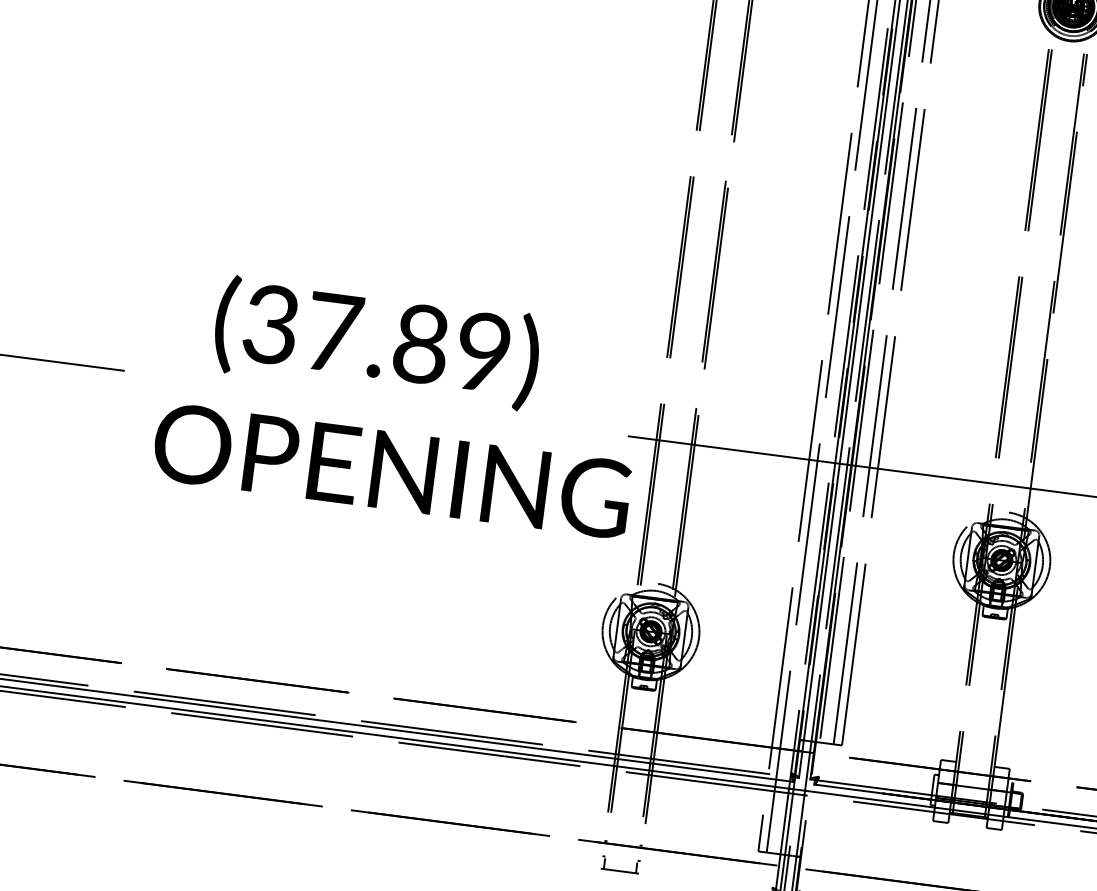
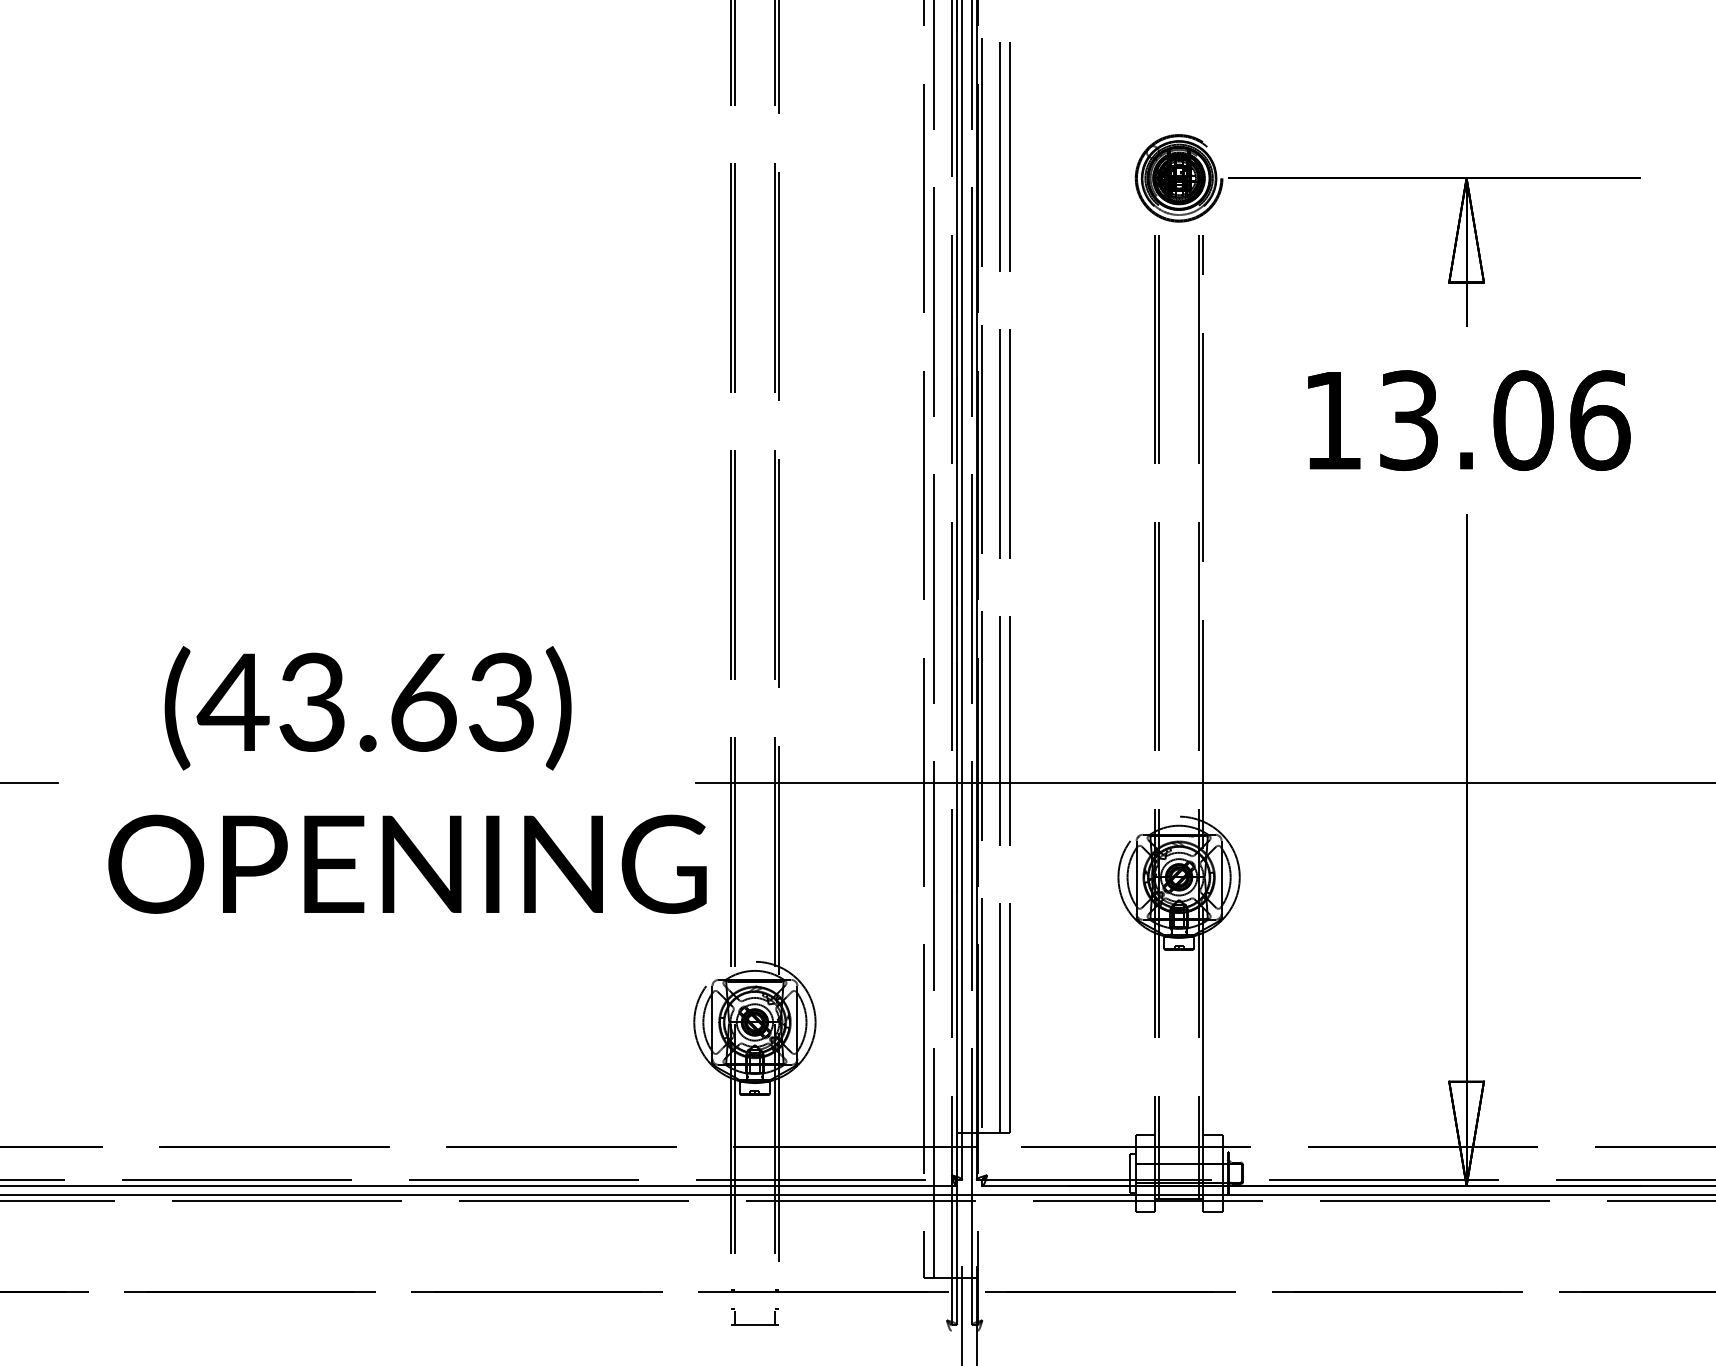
text: (374, 337) -> (364, 701), (37.89) -> (43.63)

